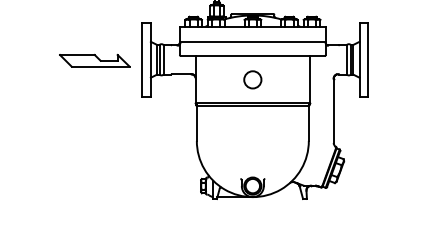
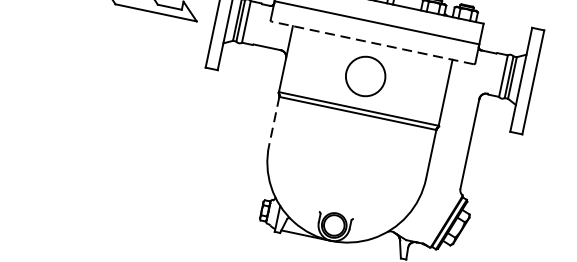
line: (252, 55) -> (372, 42), solid -> dashed
circle: (252, 79) -> (365, 75), size x1.6
line: (196, 124) -> (273, 122), solid -> dashed

